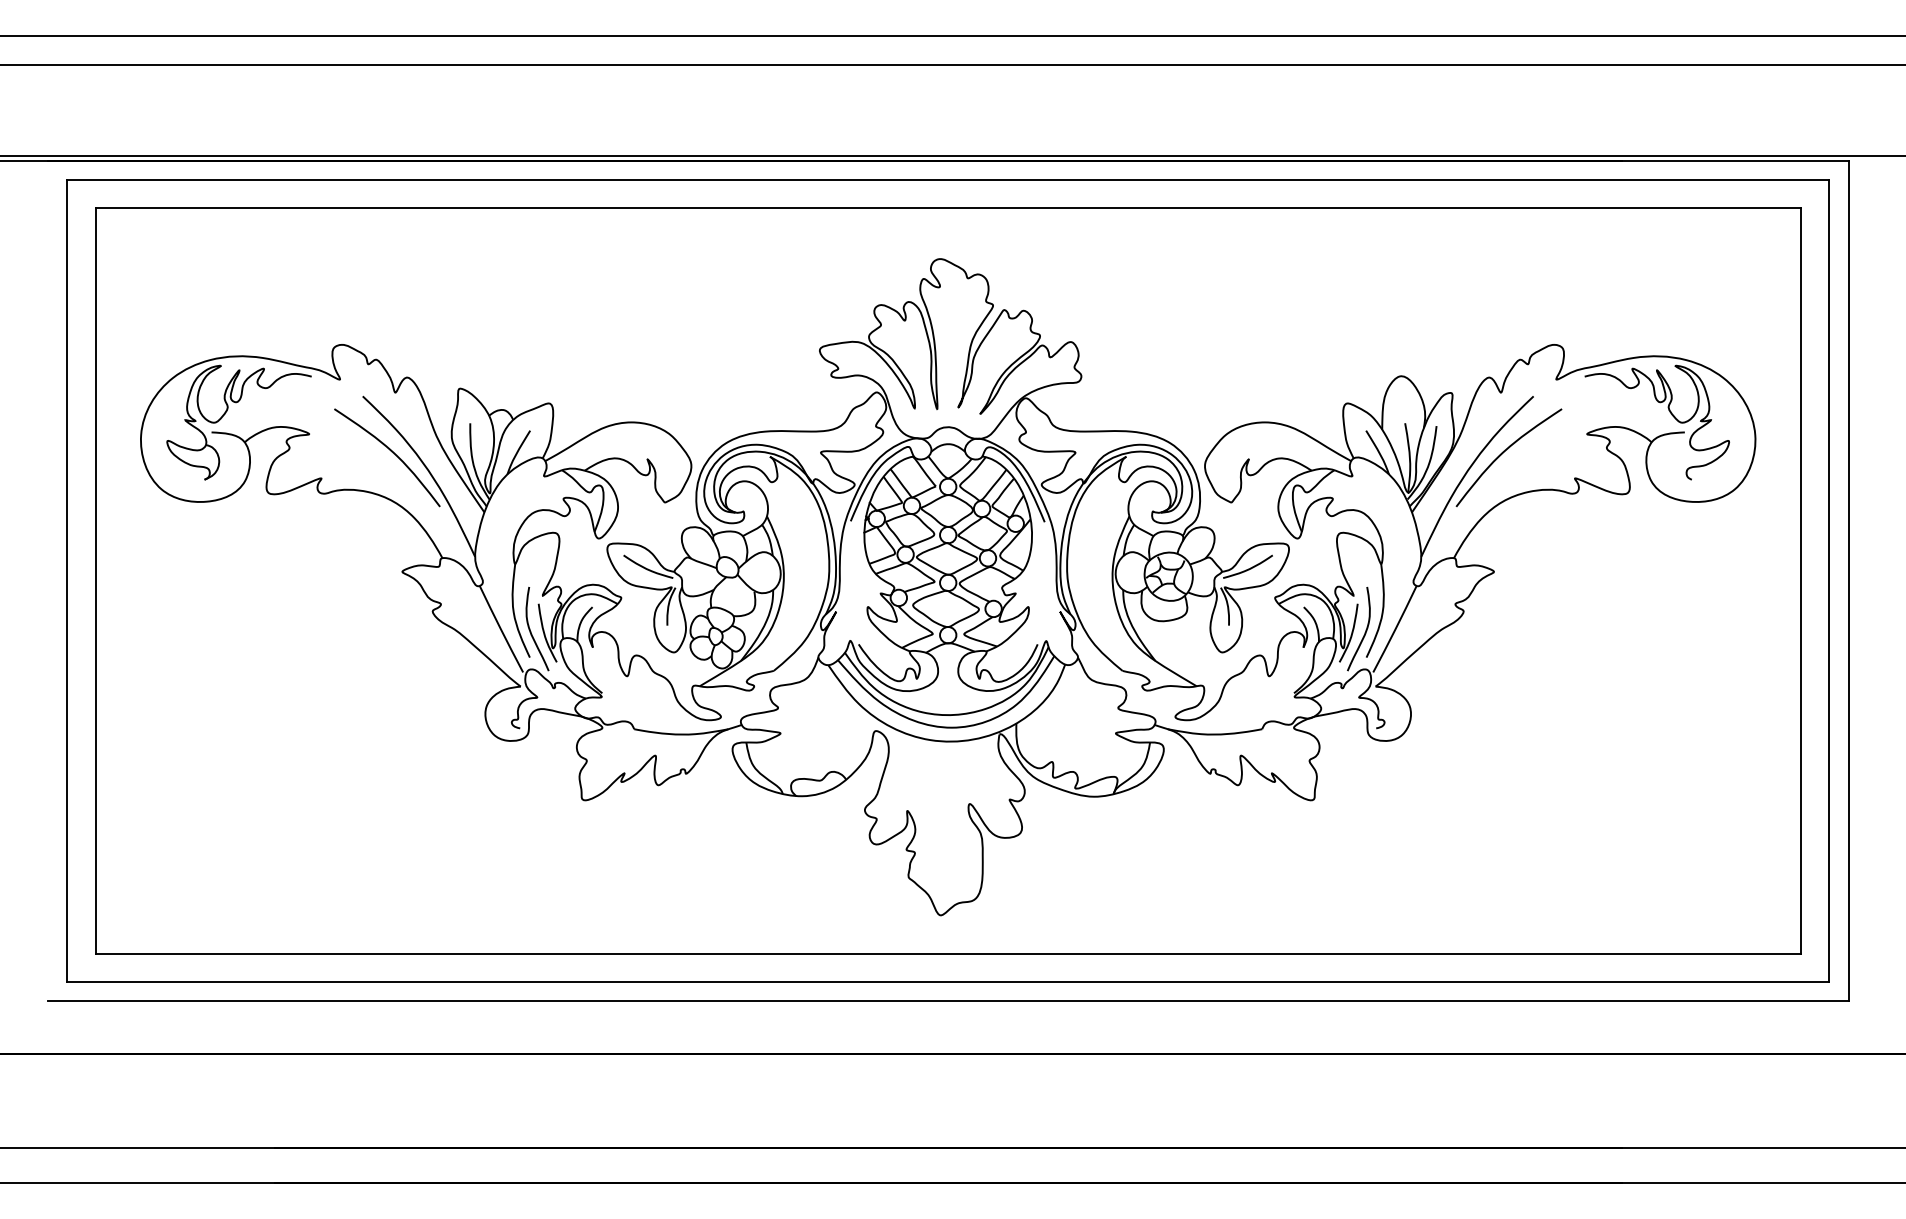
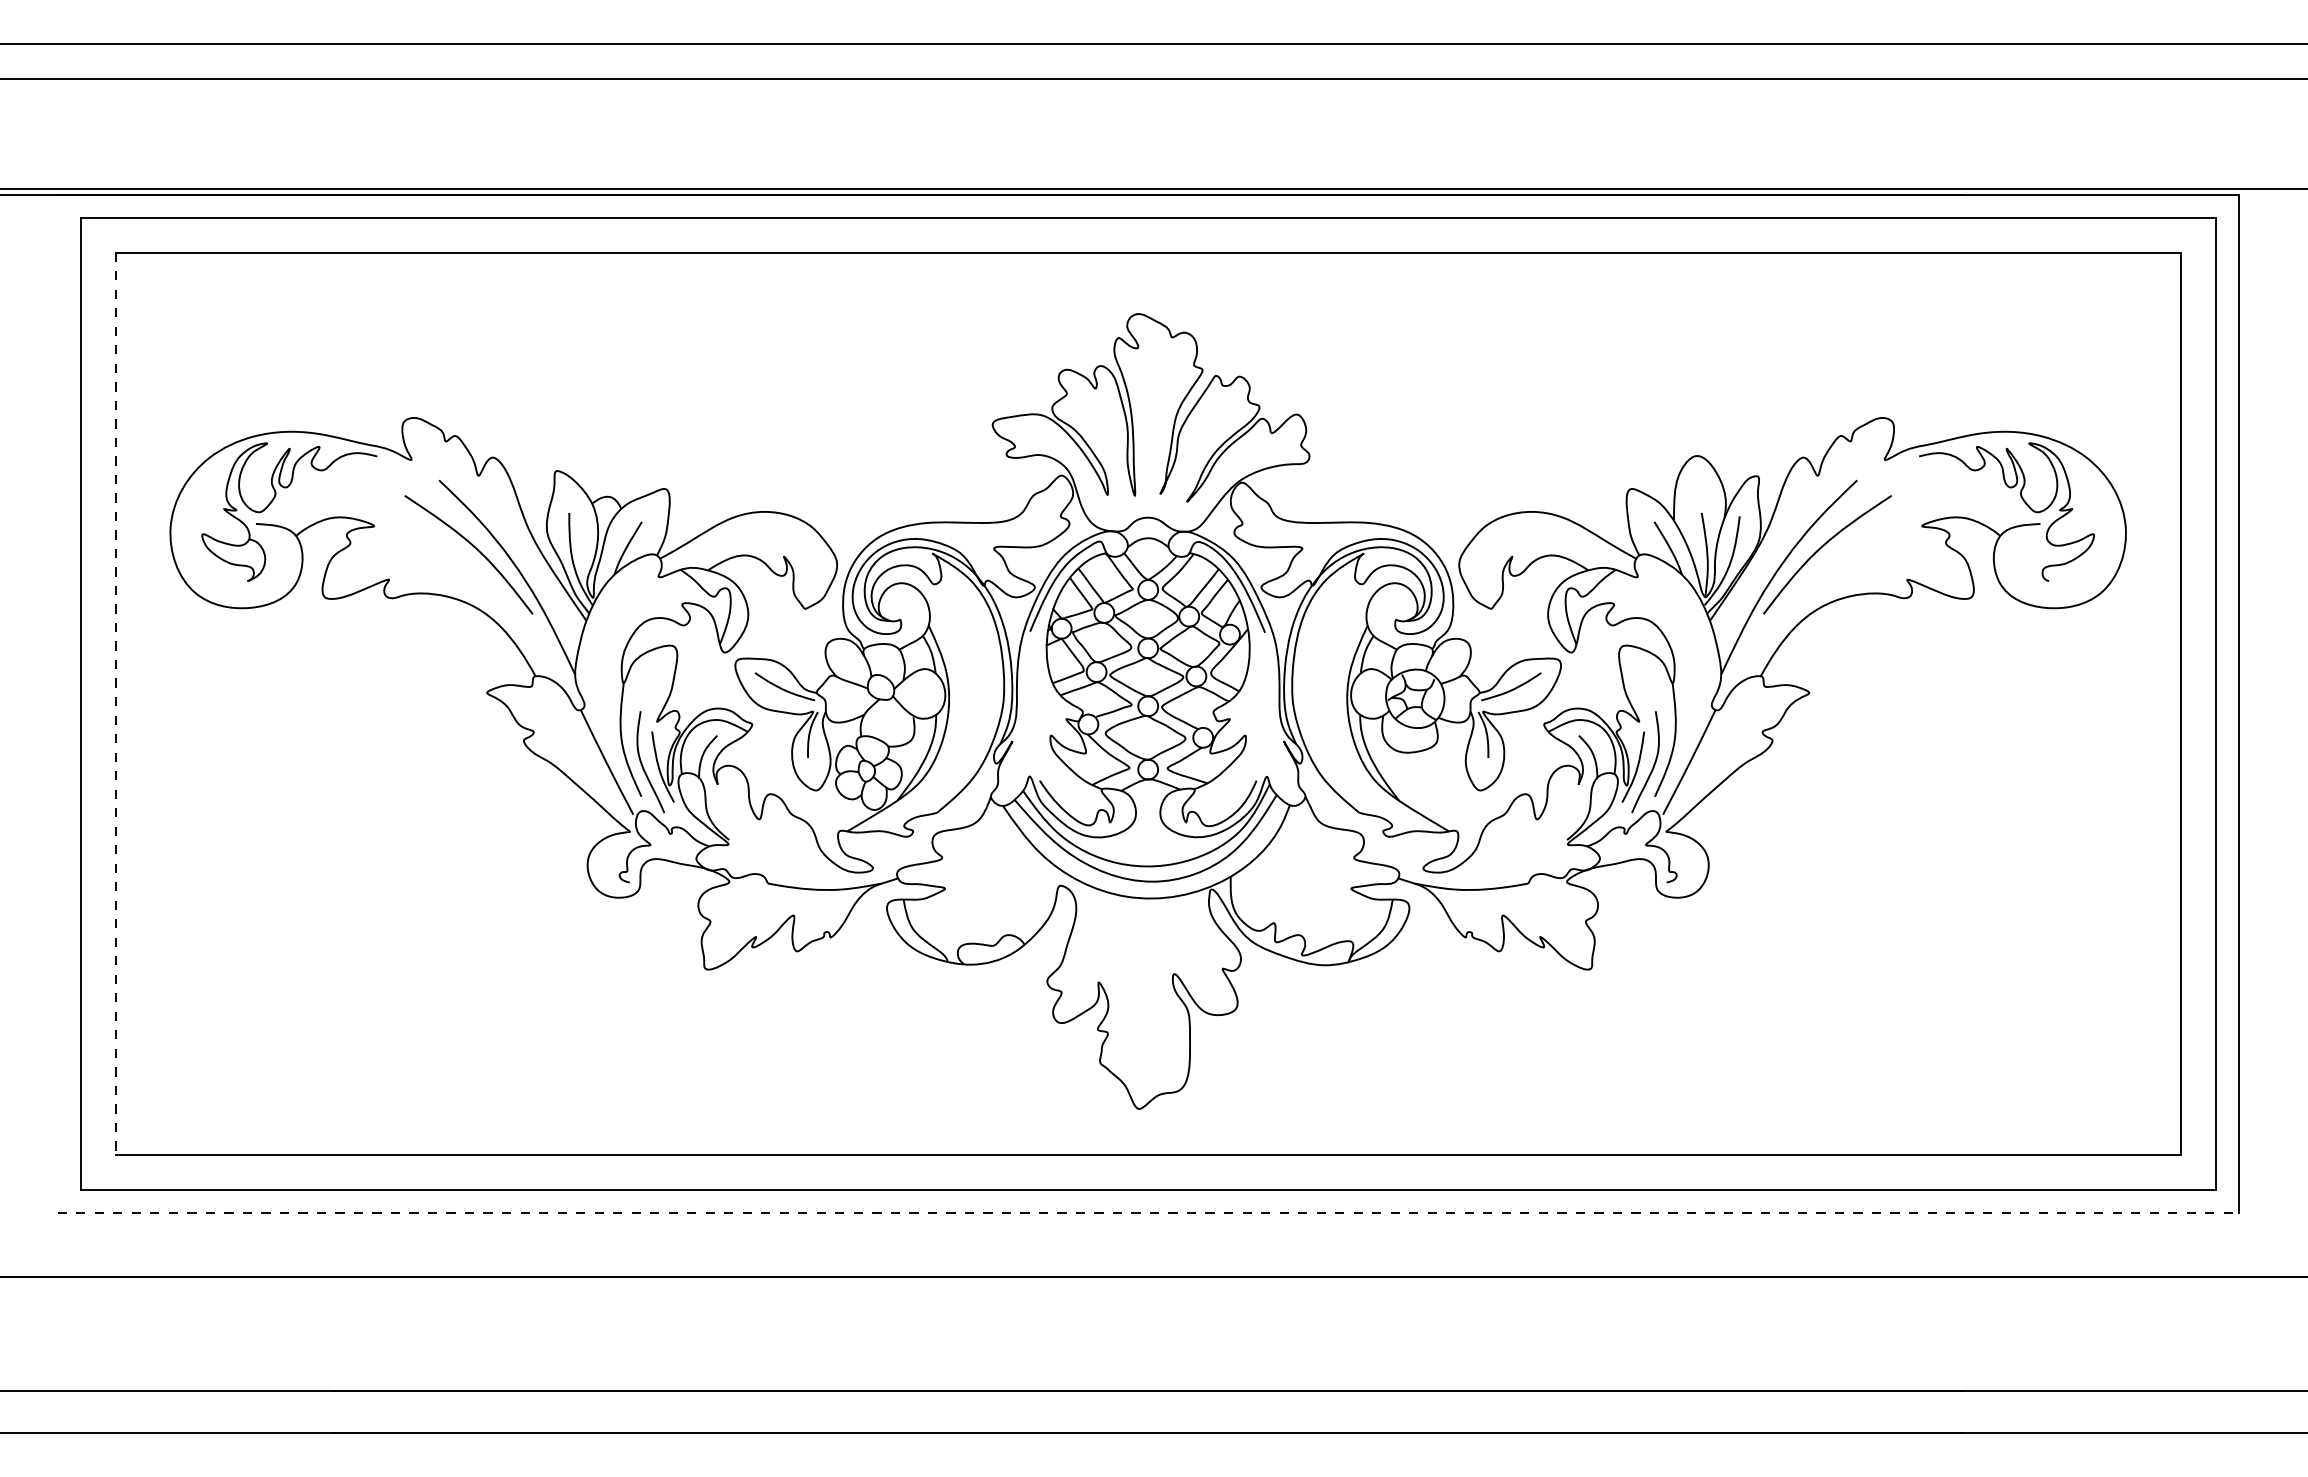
line: (95, 581) -> (115, 704), solid -> dashed
line: (948, 1001) -> (1148, 1213), solid -> dashed

